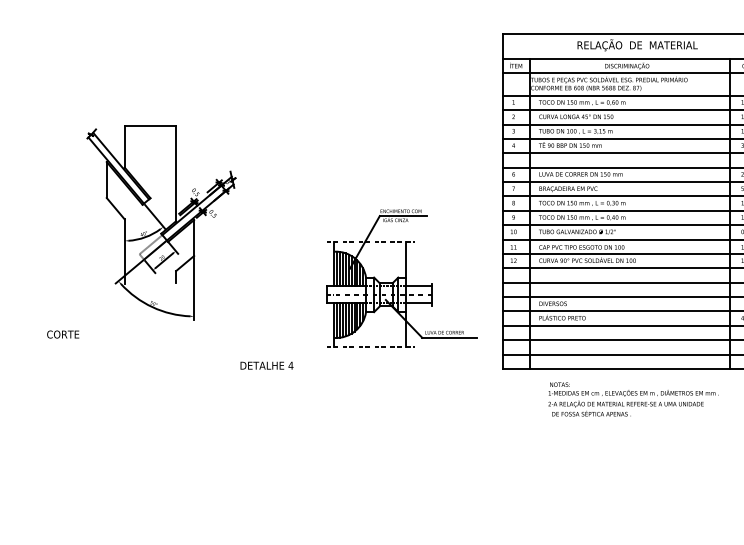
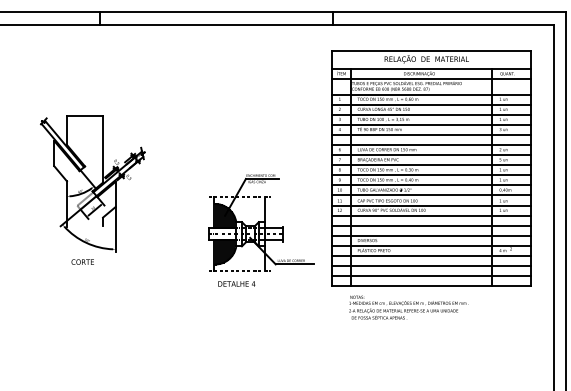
text: (62, 333) -> (82, 261), moved
text: (266, 365) -> (236, 283), moved
text: (632, 399) -> (408, 307), moved

